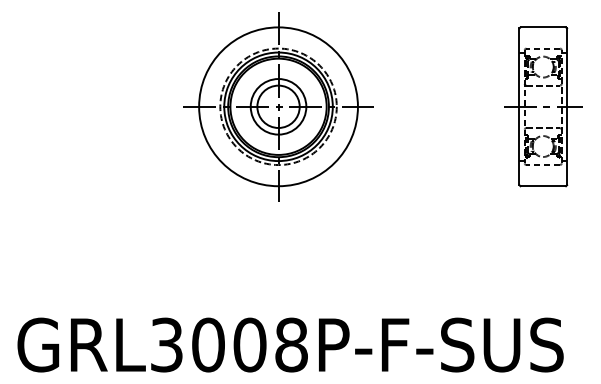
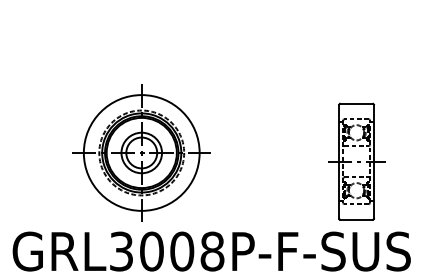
part: (278, 106) -> (141, 152), moved
part: (543, 106) -> (356, 161), moved

